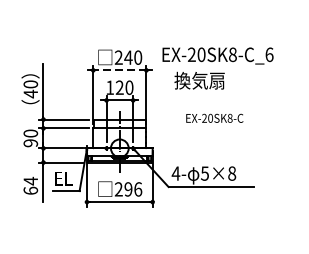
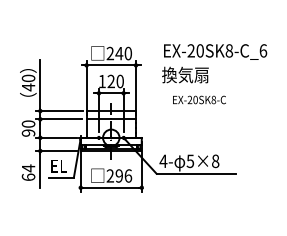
text: (217, 55) -> (215, 51), moved
line: (120, 70) -> (111, 65), dashed -> solid
text: (214, 117) -> (199, 99), moved

